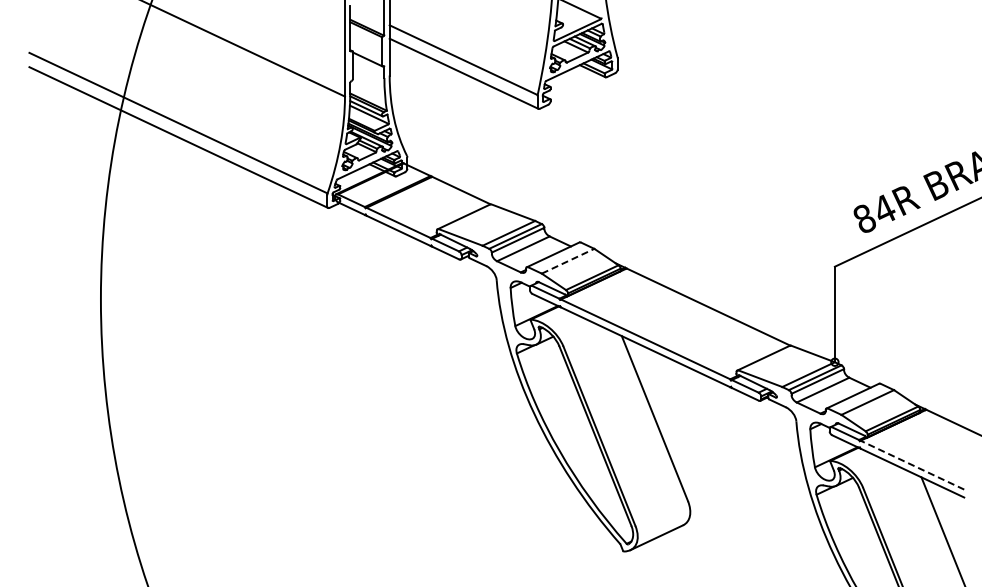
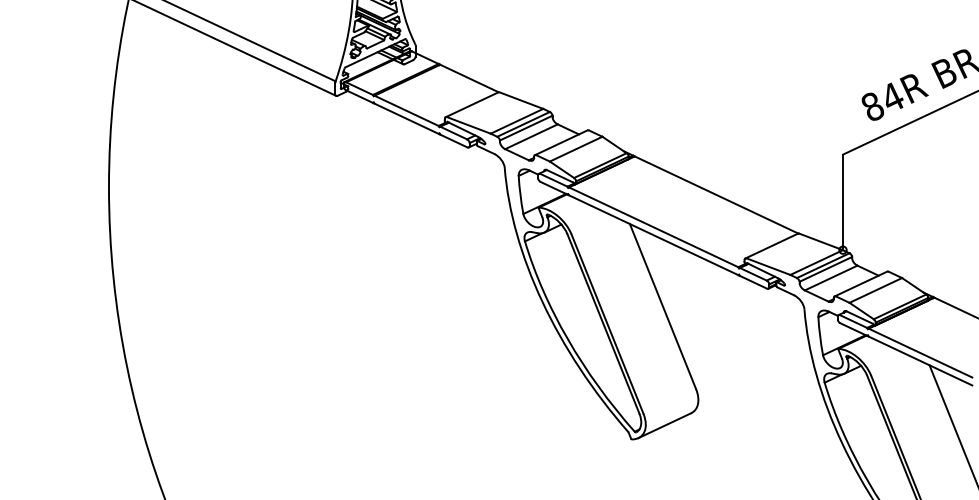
line: (568, 261) -> (576, 149), dashed -> solid
line: (912, 464) -> (920, 352), dashed -> solid

